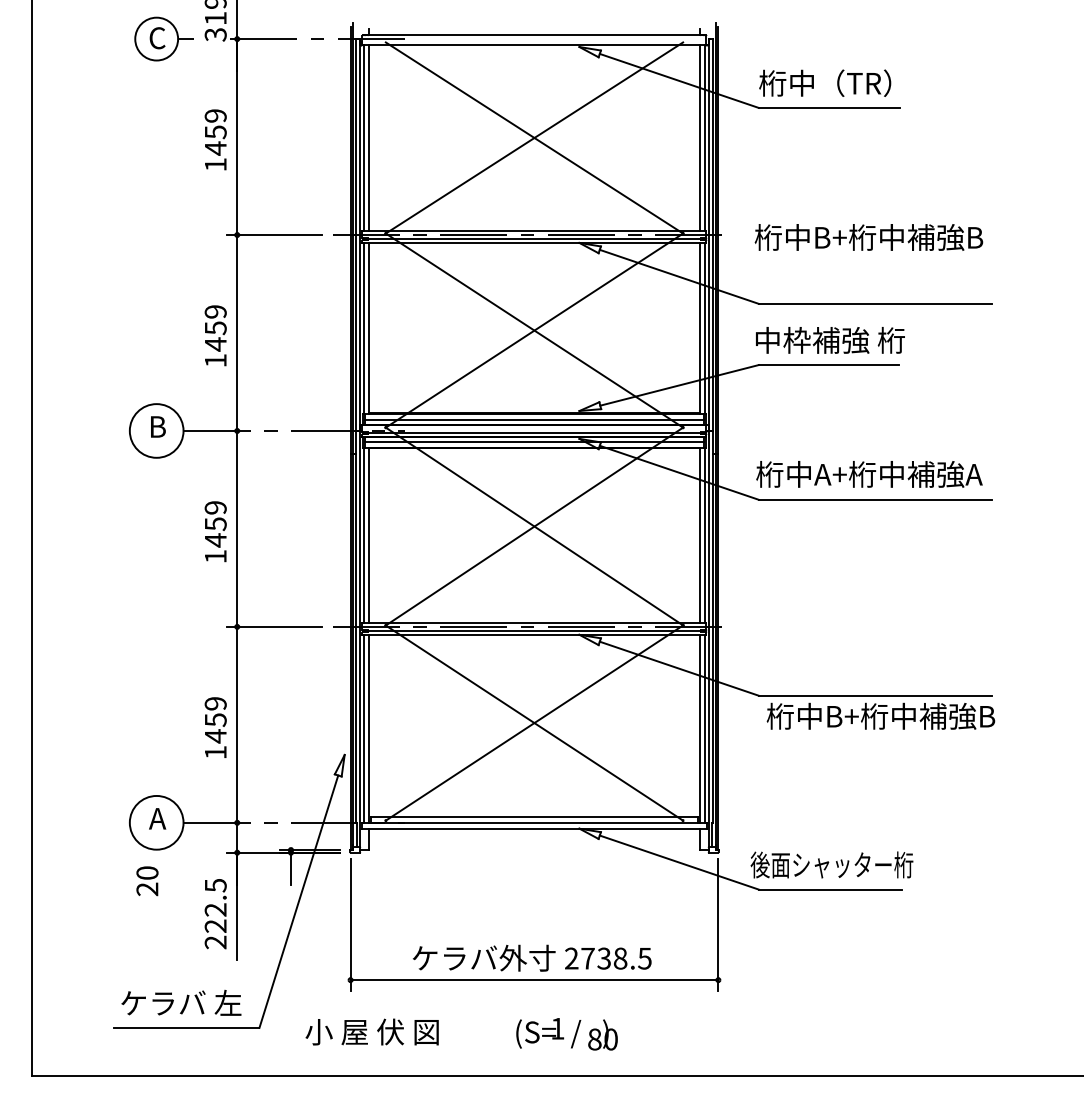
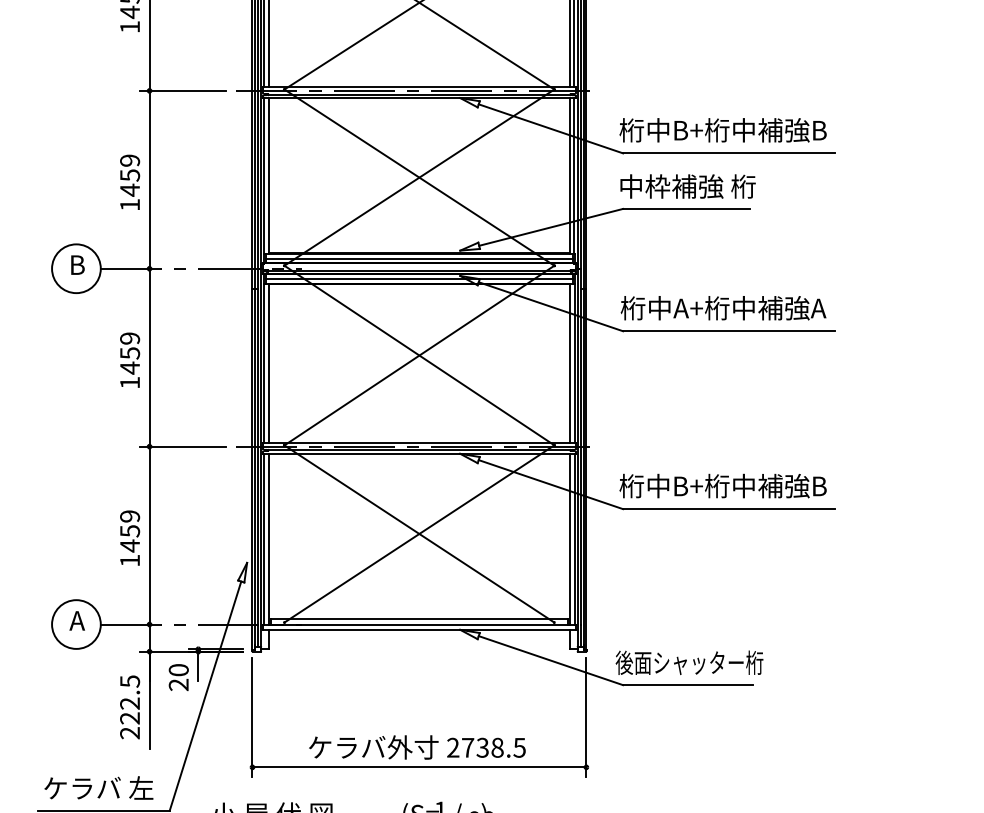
text: (868, 237) -> (722, 130), moved
text: (880, 715) -> (722, 485), moved
text: (147, 881) -> (178, 677), moved

